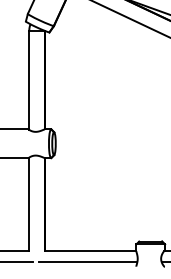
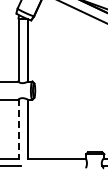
line: (29, 203) -> (18, 128), solid -> dashed
line: (87, 262) -> (55, 165), removed

